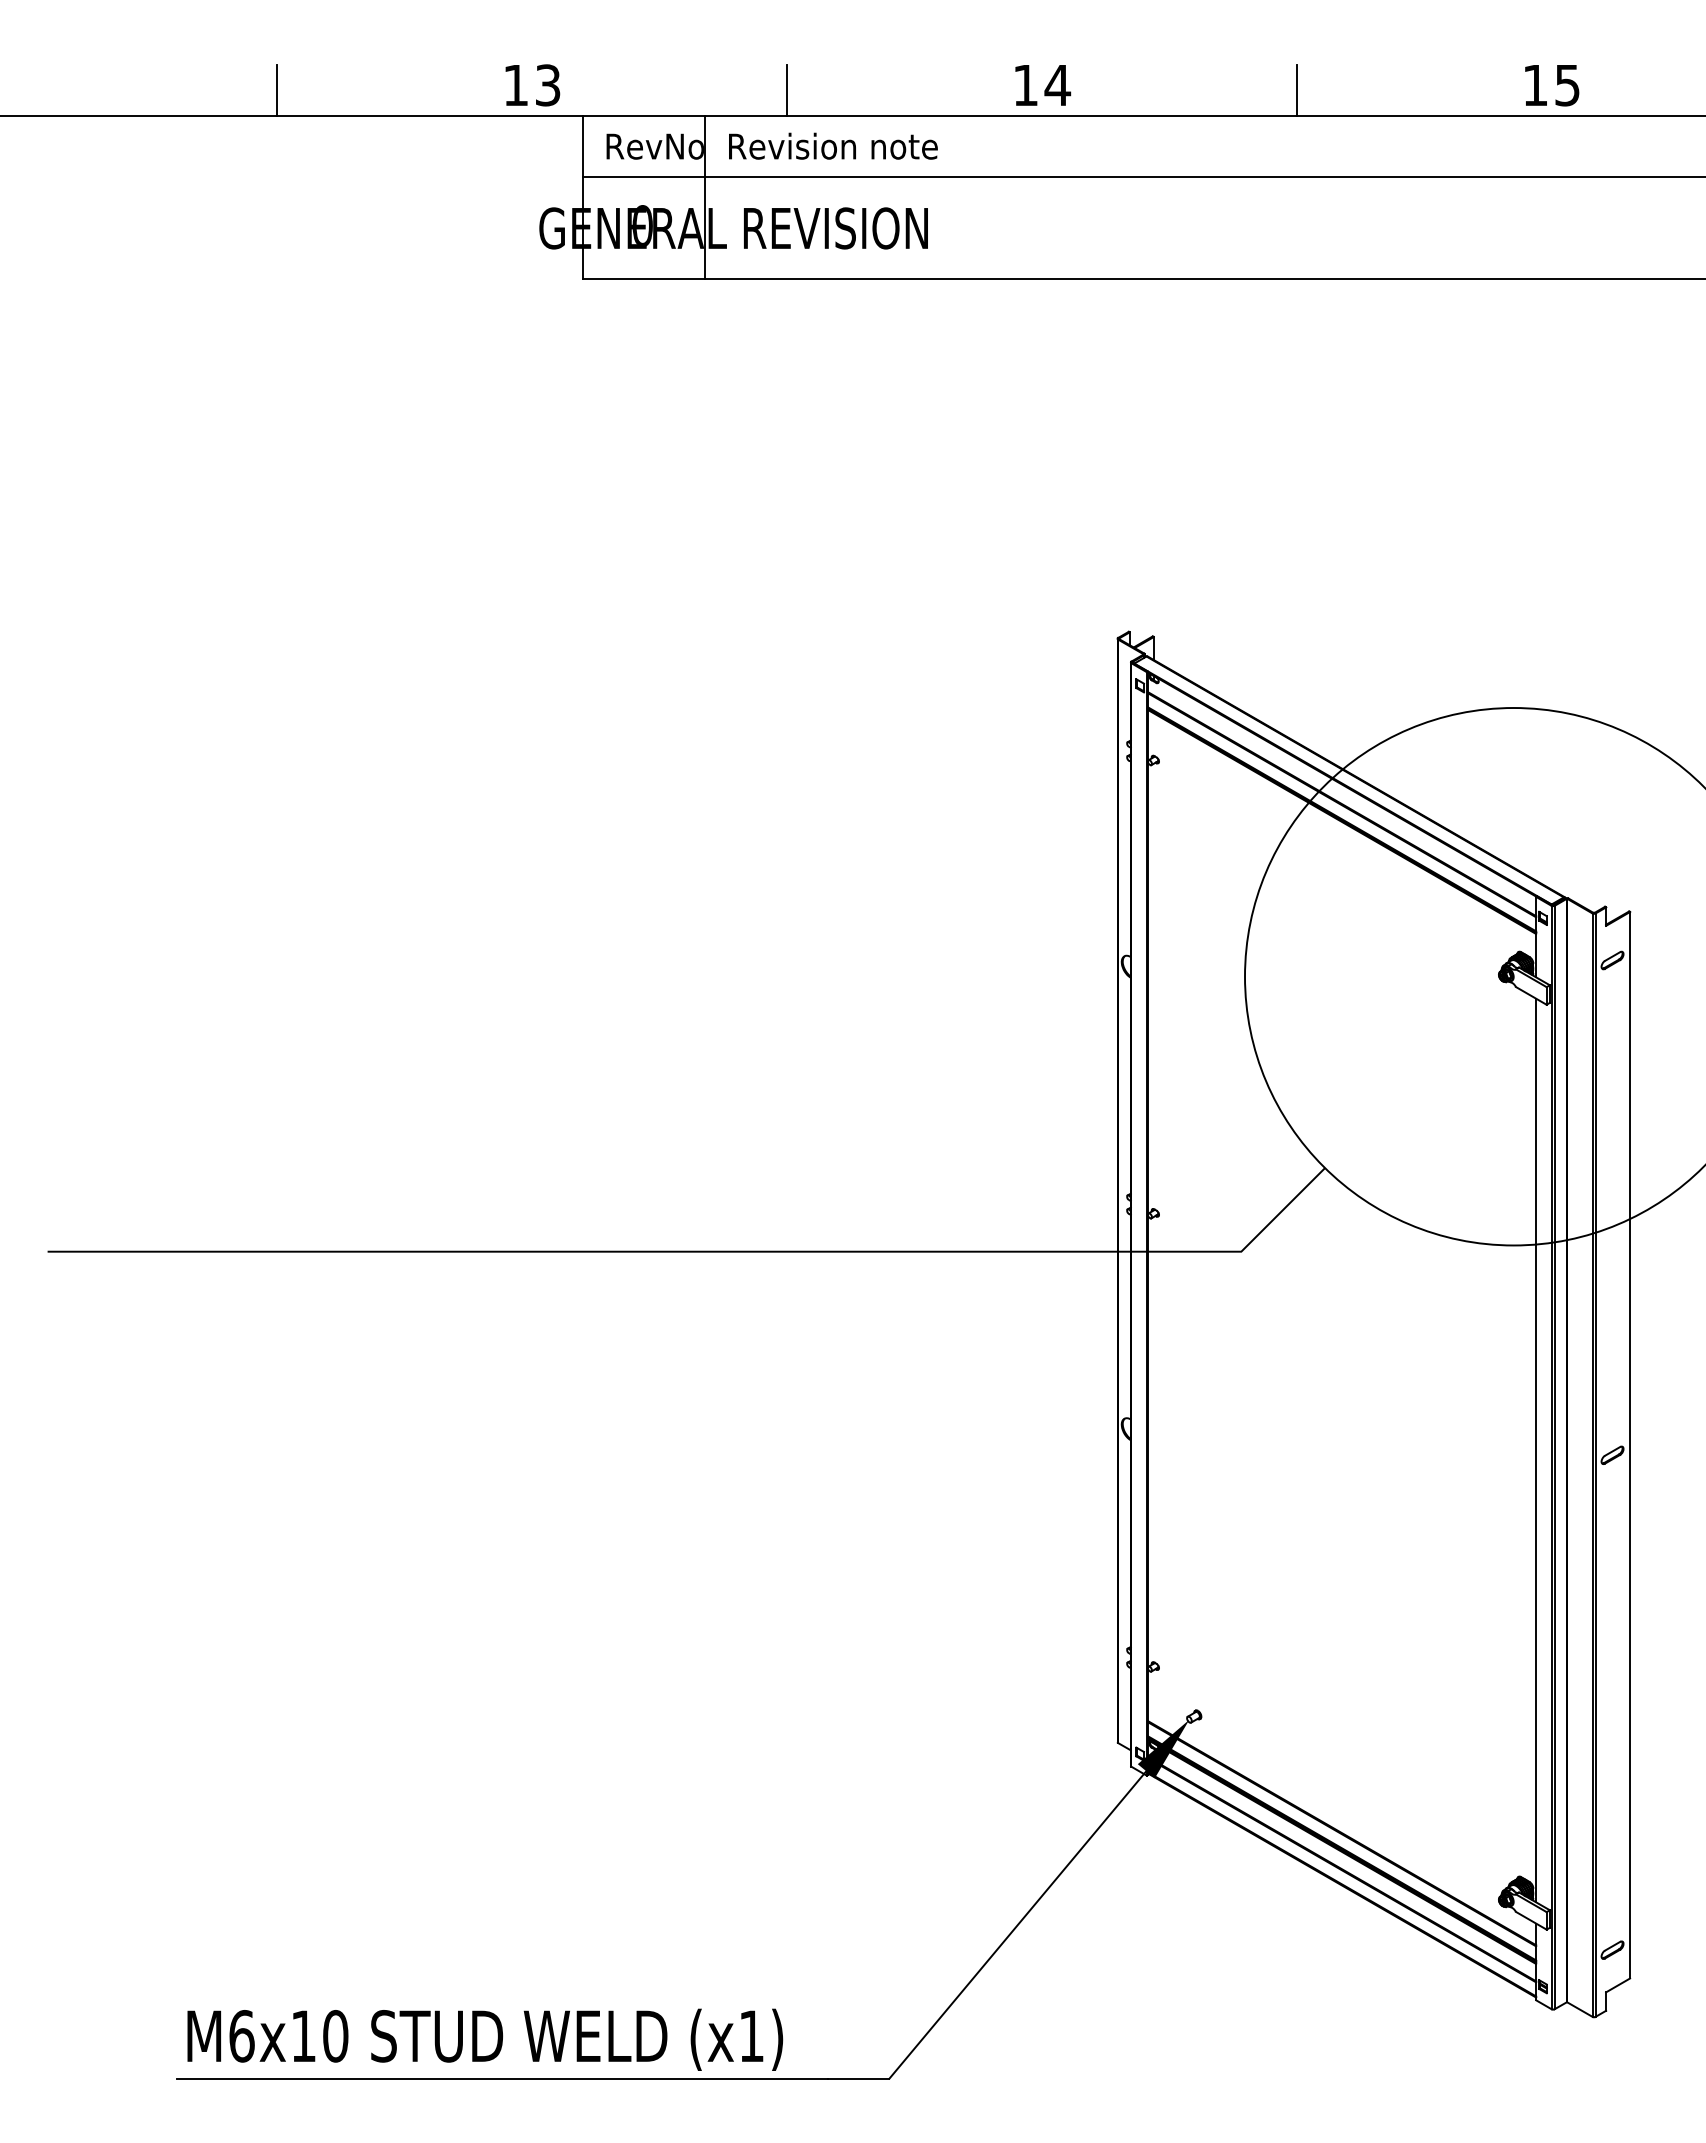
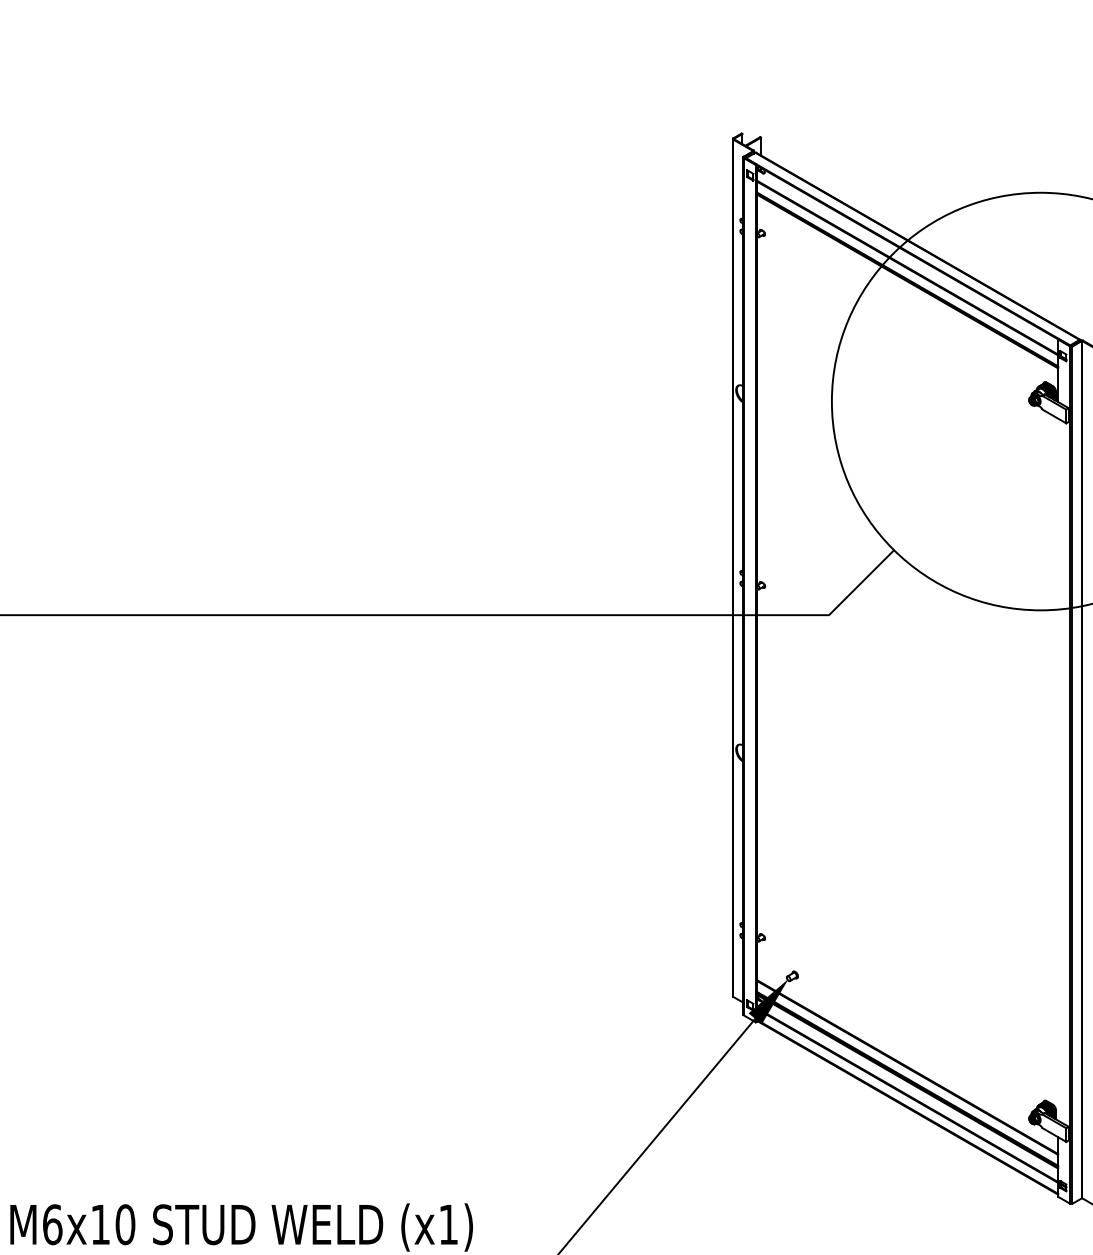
line: (1536, 1450) -> (1058, 769), removed

